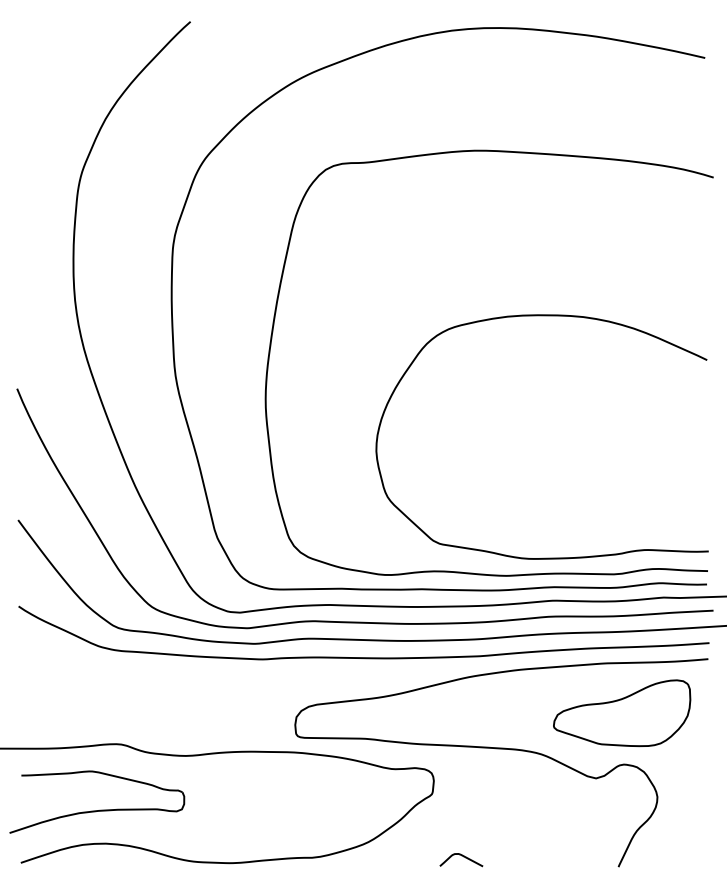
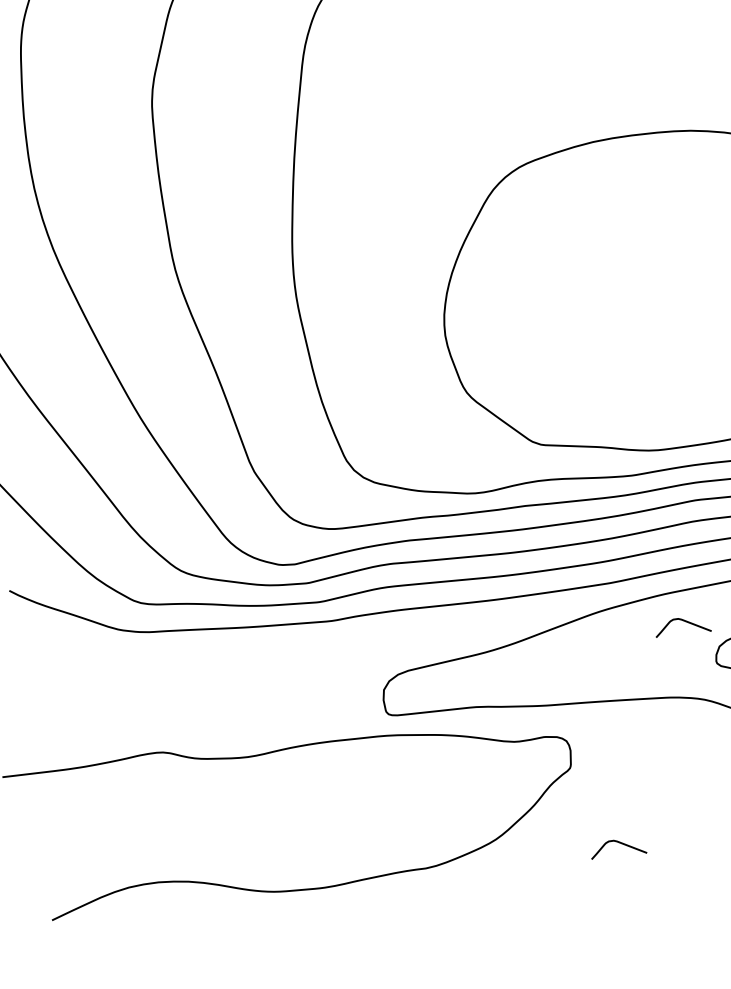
curve: (533, 693) -> (685, 622), added
part: (100, 809) -> (146, 839), removed

